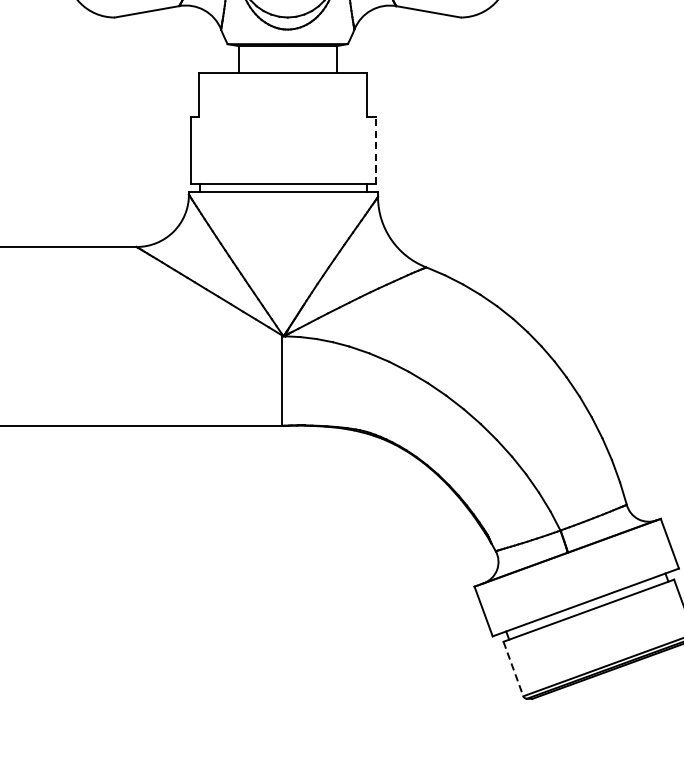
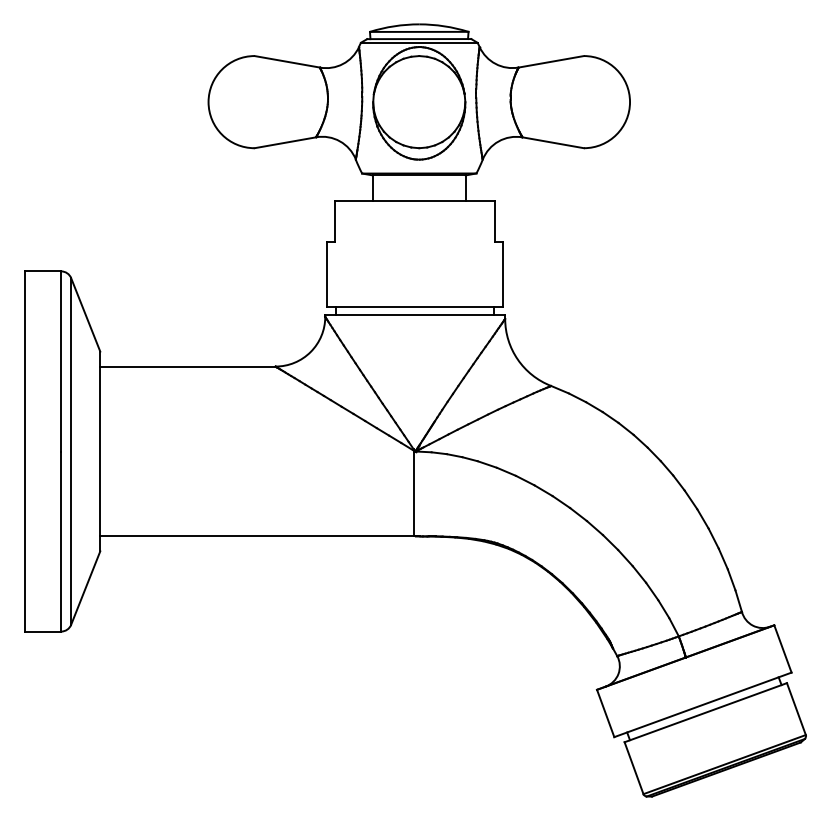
line: (376, 150) -> (503, 274), dashed -> solid
line: (513, 669) -> (634, 768), dashed -> solid

